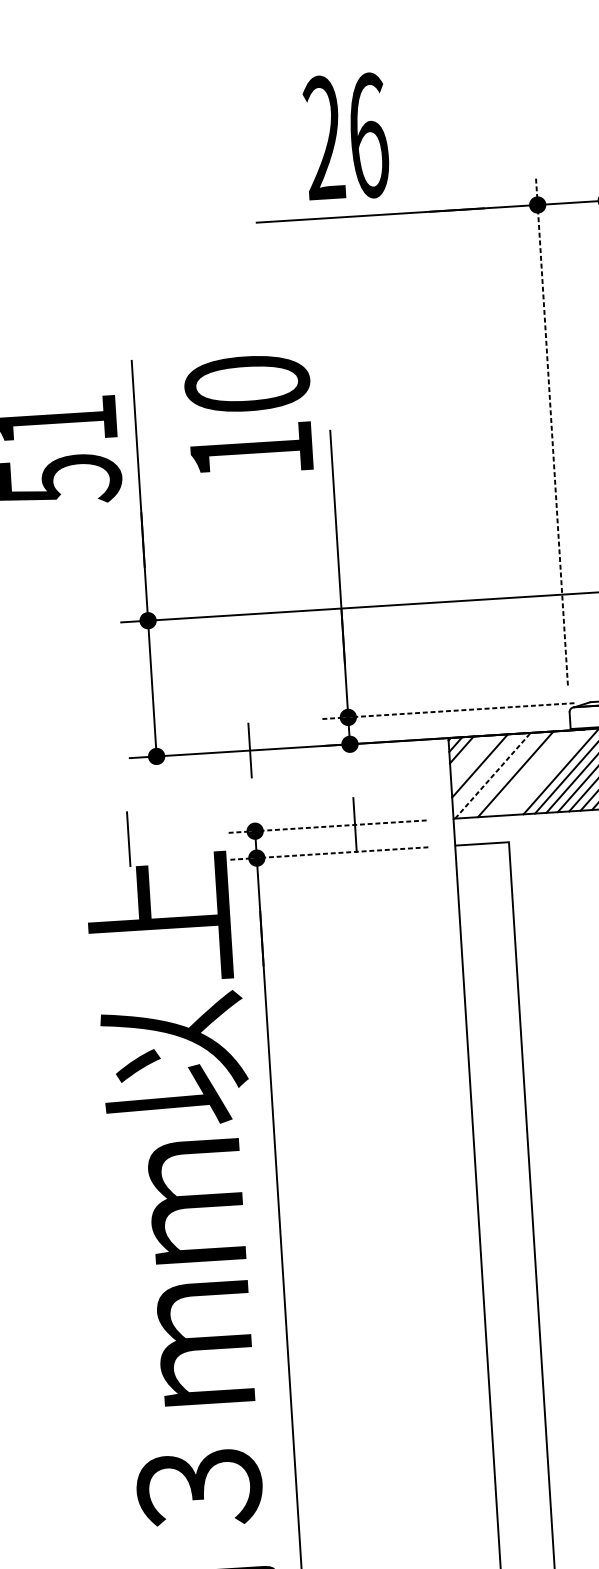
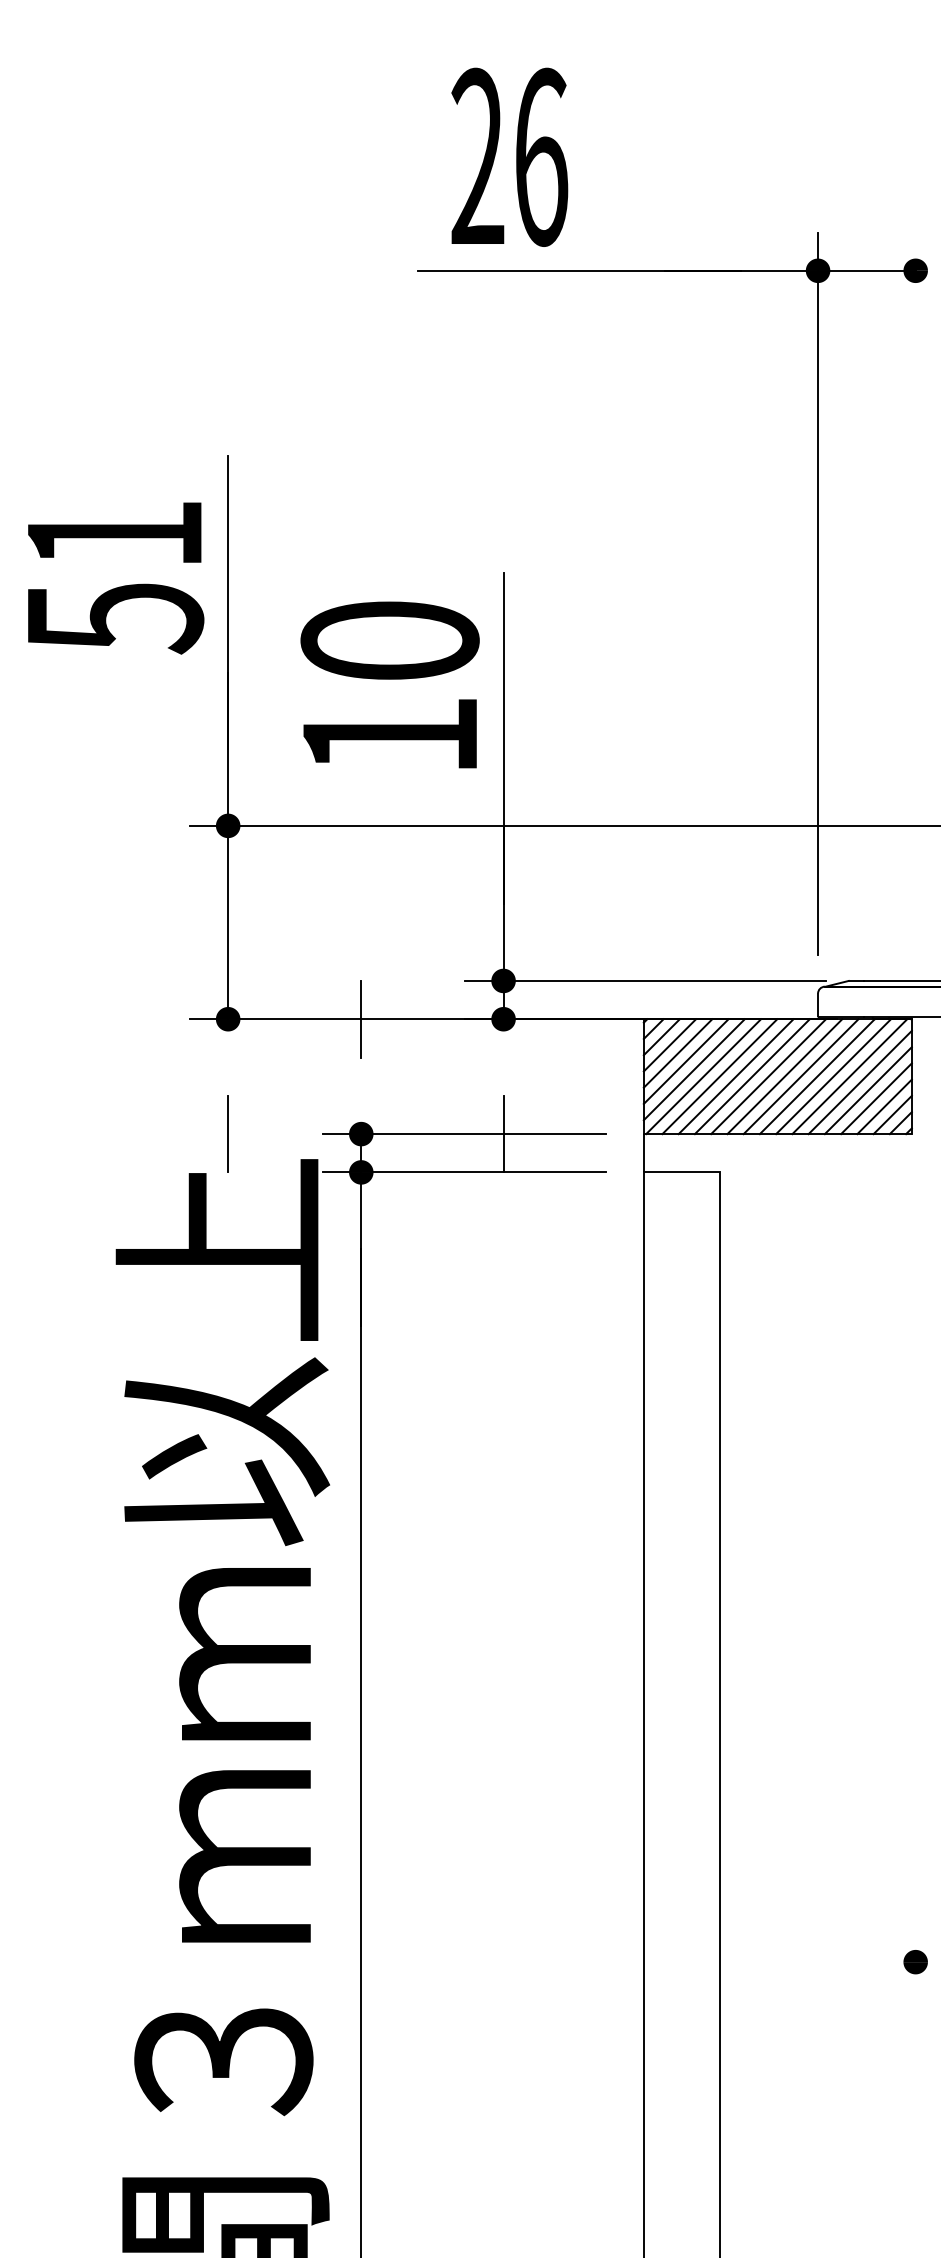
text: (346, 136) -> (509, 156), moved
text: (248, 414) -> (389, 684), moved
line: (552, 431) -> (818, 593), dashed -> solid
line: (447, 710) -> (645, 980), dashed -> solid
line: (467, 755) -> (669, 1045), added
line: (473, 760) -> (677, 1053), added
line: (485, 771) -> (693, 1069), added
line: (538, 772) -> (768, 1076), added
line: (549, 772) -> (784, 1076), added
line: (526, 773) -> (751, 1076), added
line: (504, 774) -> (719, 1076), added
line: (492, 775) -> (703, 1076), dashed -> solid
line: (326, 826) -> (463, 1134), dashed -> solid
line: (128, 838) -> (227, 1133), moved
line: (328, 853) -> (463, 1172), dashed -> solid

